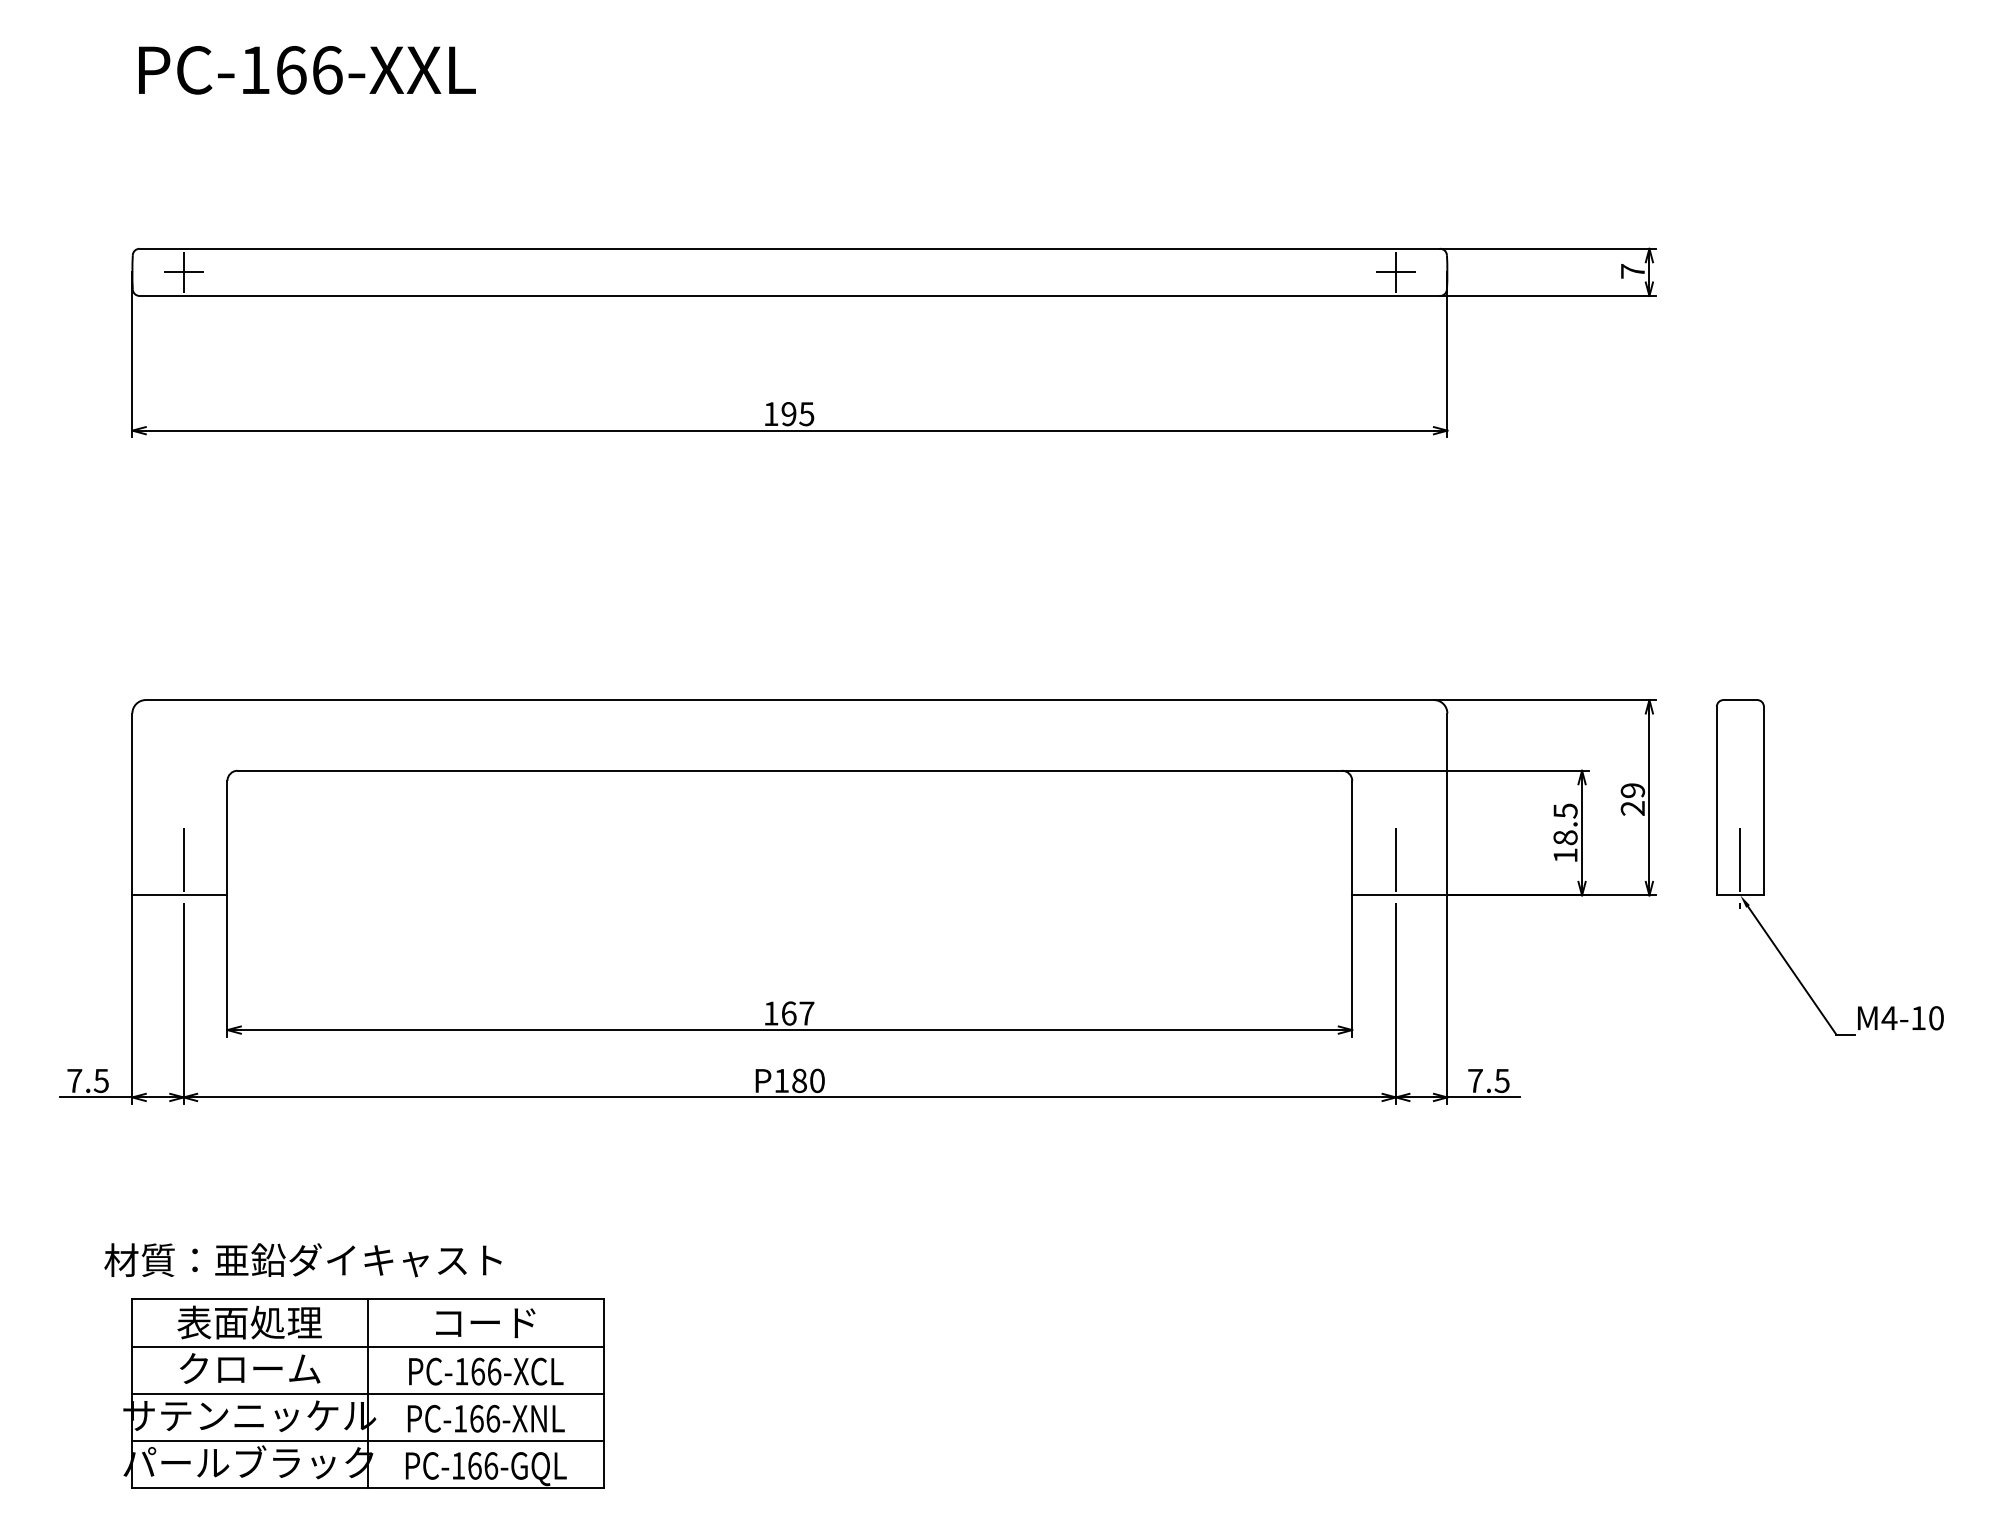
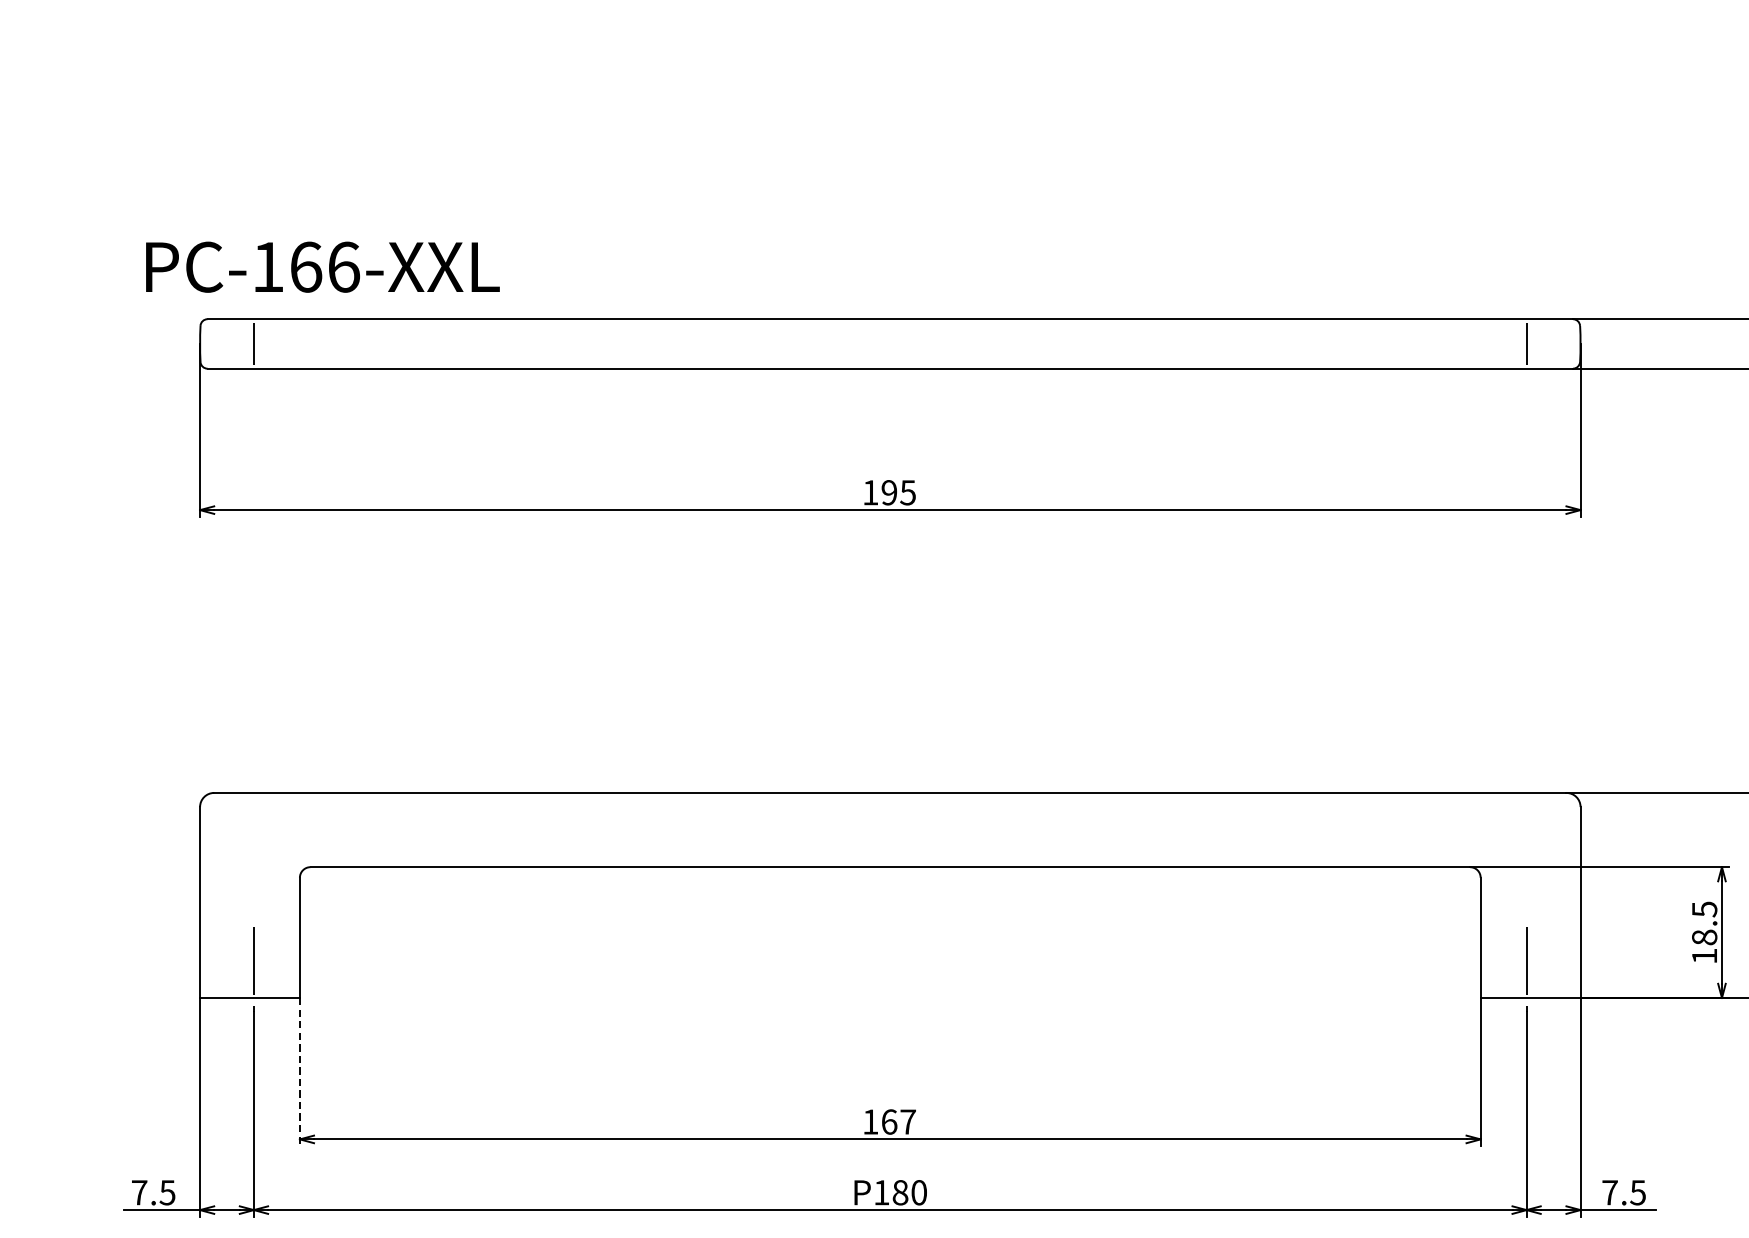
text: (307, 70) -> (323, 267), moved
line: (183, 272) -> (253, 344), removed
line: (1395, 272) -> (1526, 344), removed
line: (227, 966) -> (299, 1072), solid -> dashed

